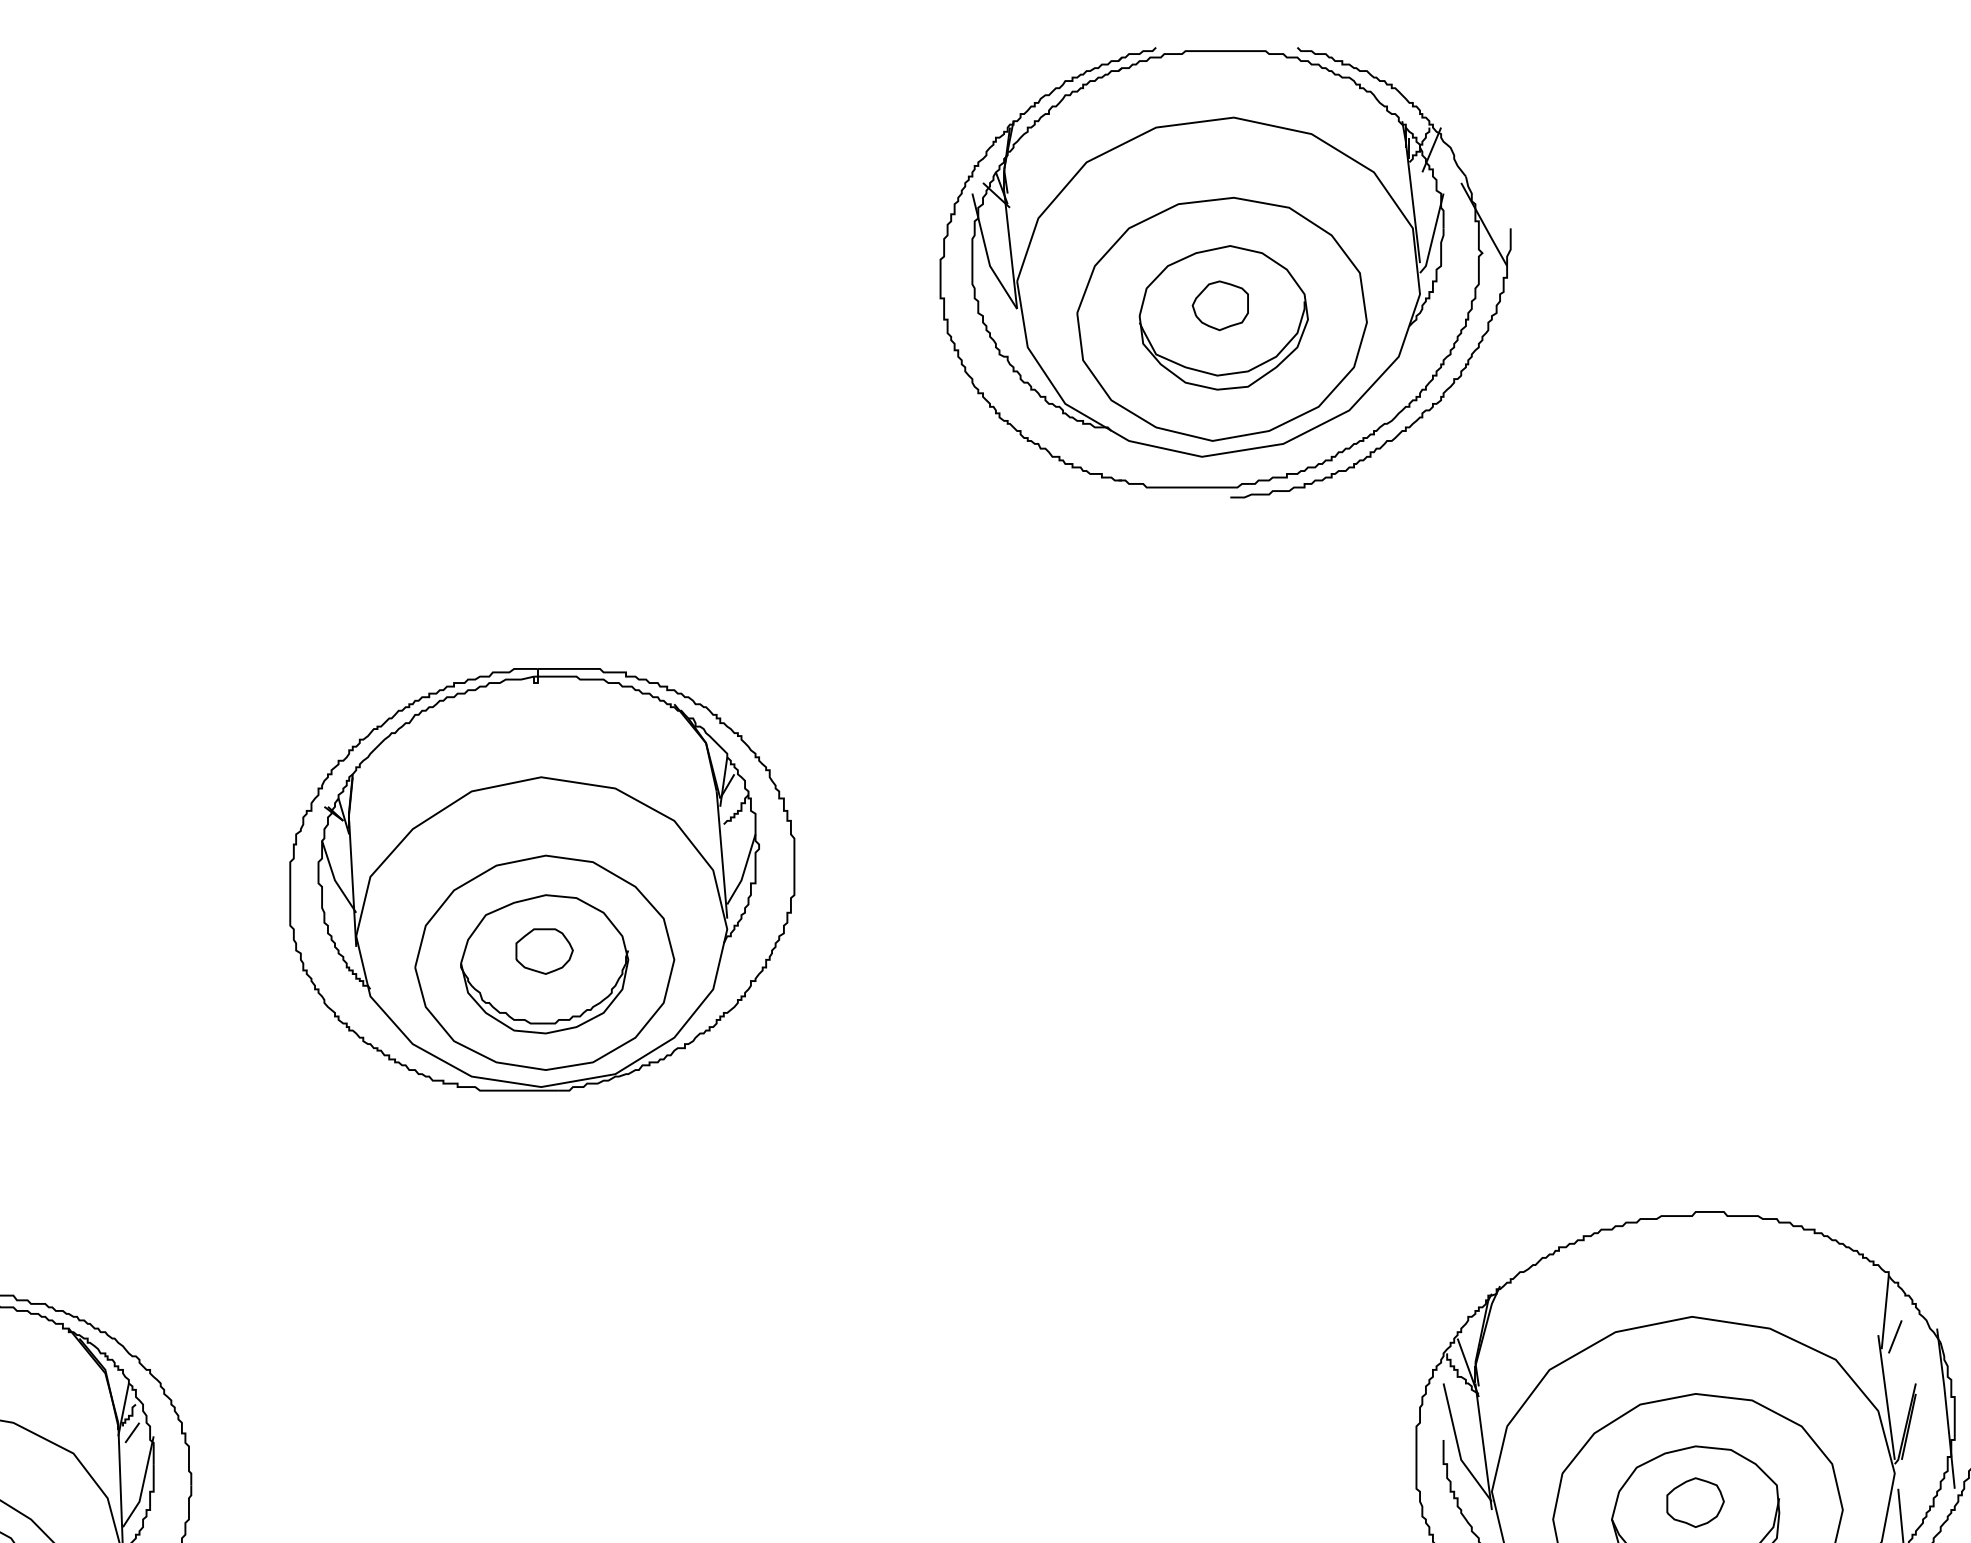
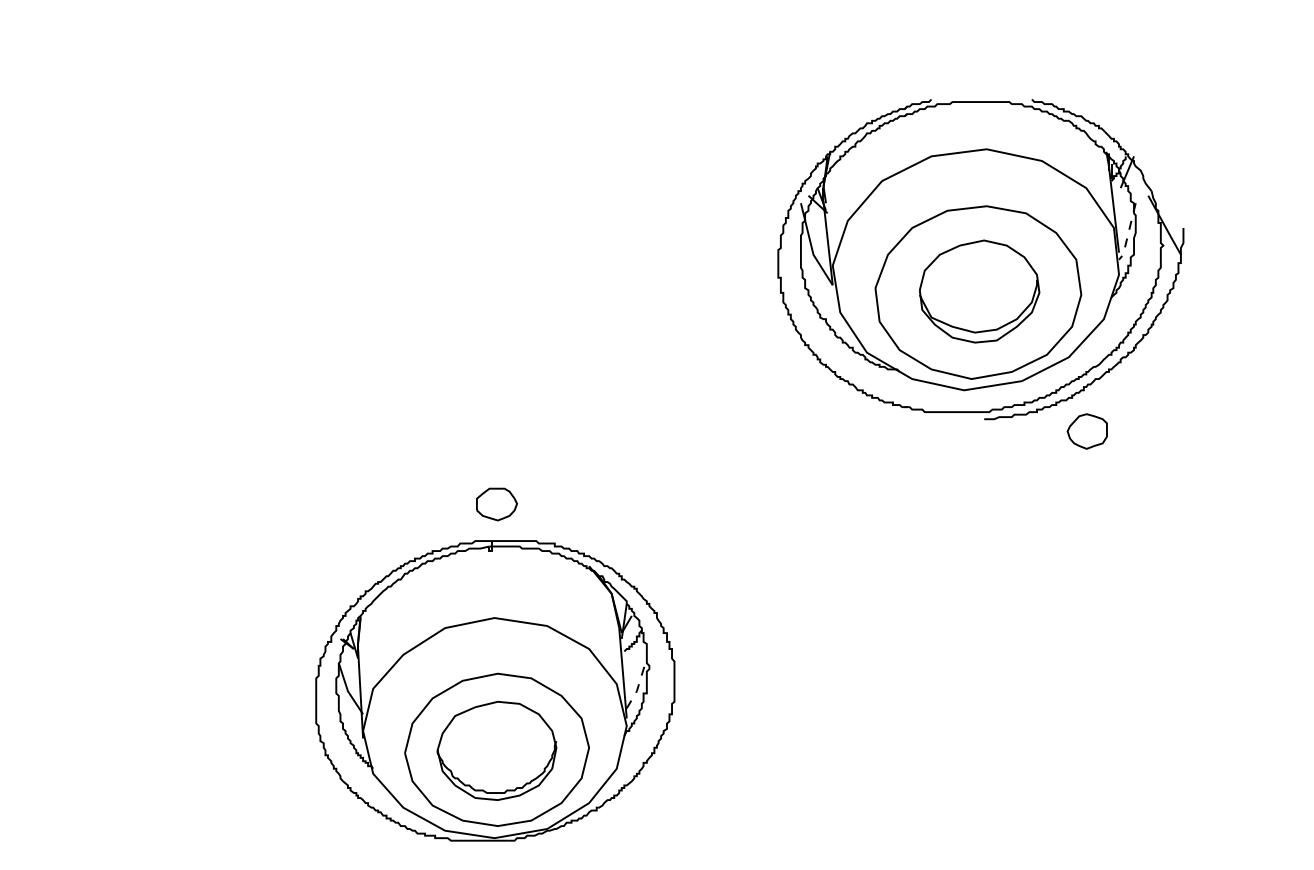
line: (1433, 235) -> (1128, 233), solid -> dashed
part: (1219, 305) -> (1086, 431), moved
line: (744, 871) -> (639, 684), solid -> dashed
part: (544, 951) -> (496, 504), moved

